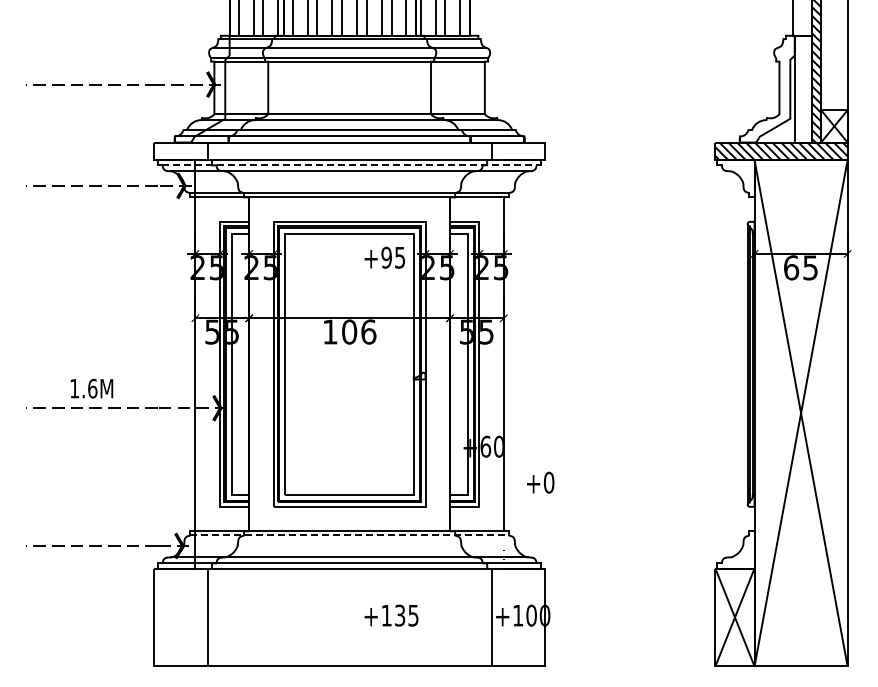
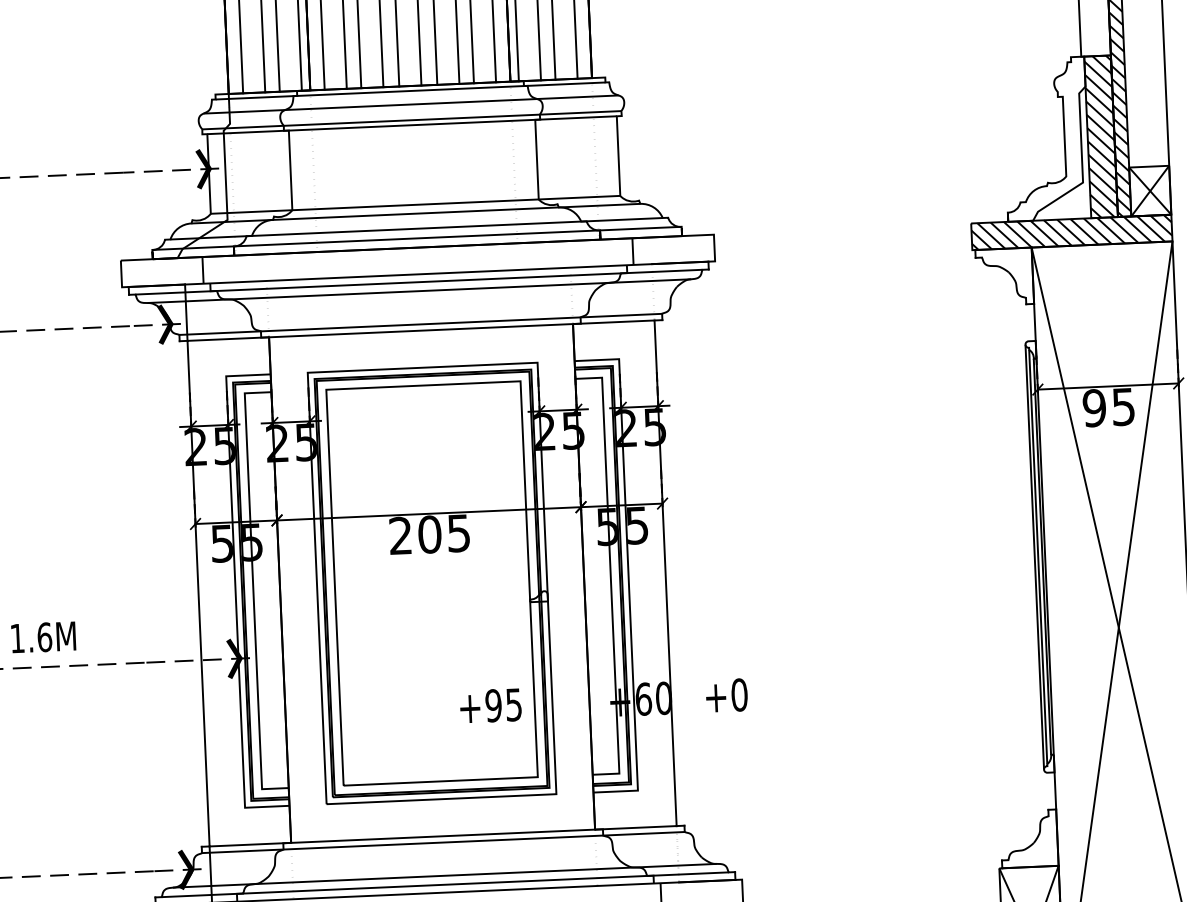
hatch: (803, 88) -> (1101, 135), added
line: (350, 165) -> (420, 282), dashed -> solid
text: (384, 257) -> (490, 705), moved
text: (791, 267) -> (1094, 407), 65 -> 95
text: (349, 331) -> (429, 533), 106 -> 205
text: (540, 482) -> (726, 695), moved
line: (350, 535) -> (444, 842), dashed -> solid

